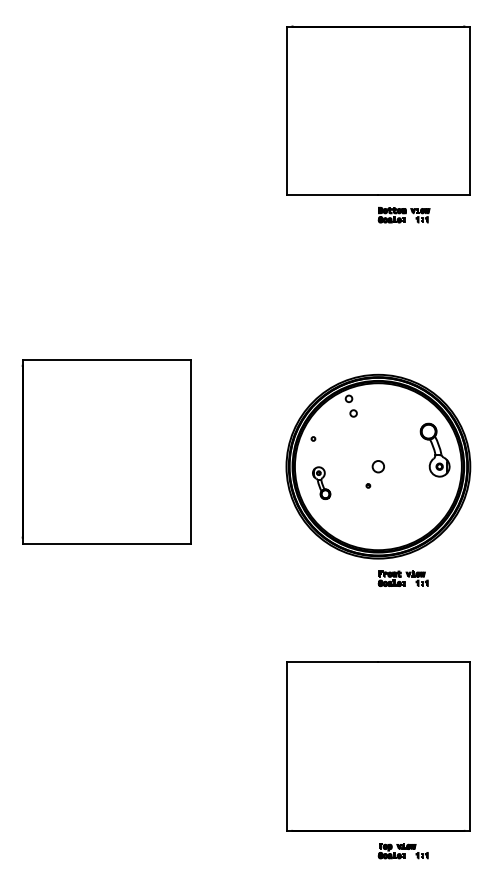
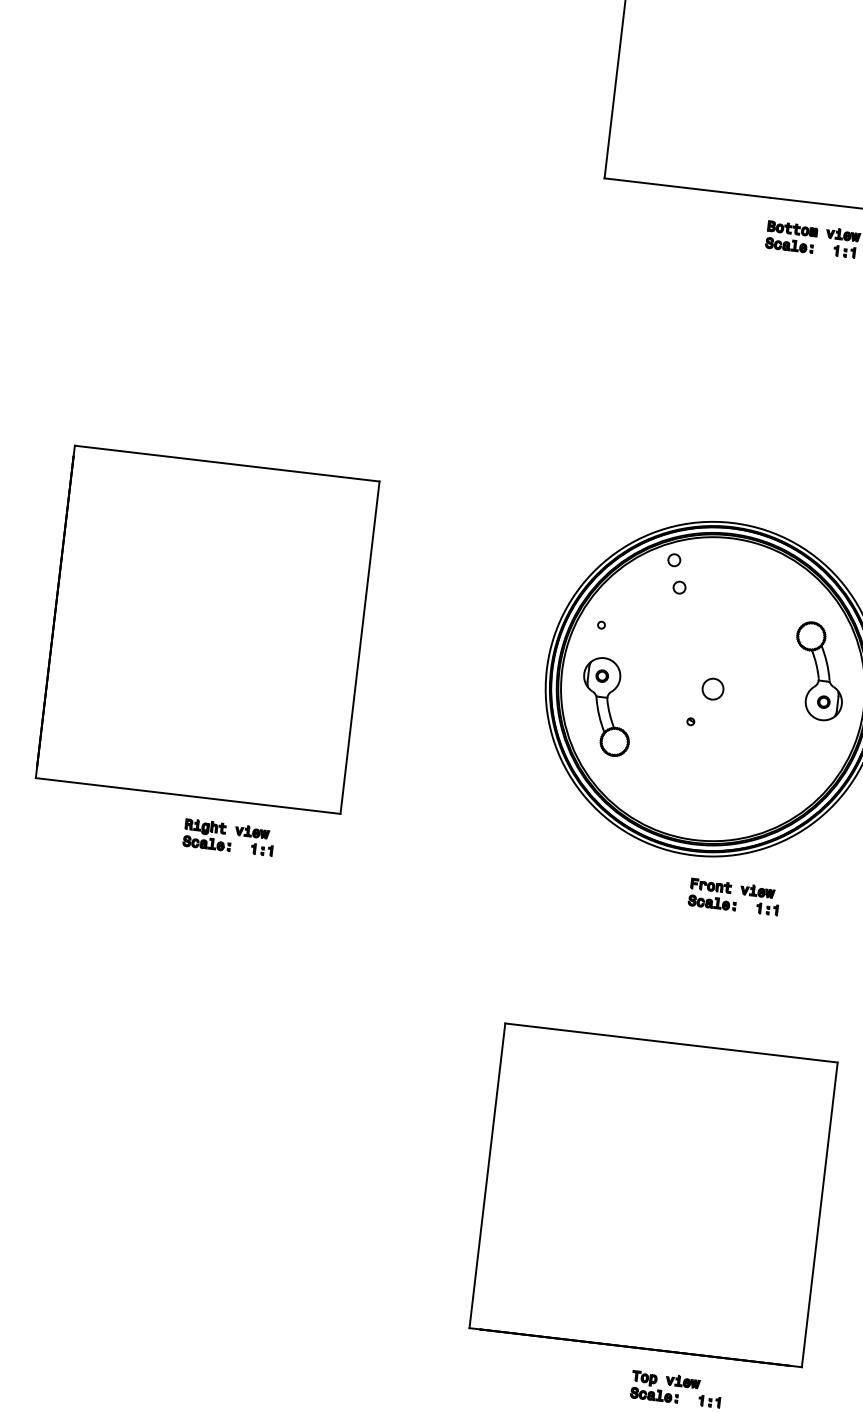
part: (106, 451) -> (206, 629), moved
part: (321, 482) -> (606, 705), size x1.67
part: (123, 578) -> (228, 837), added

